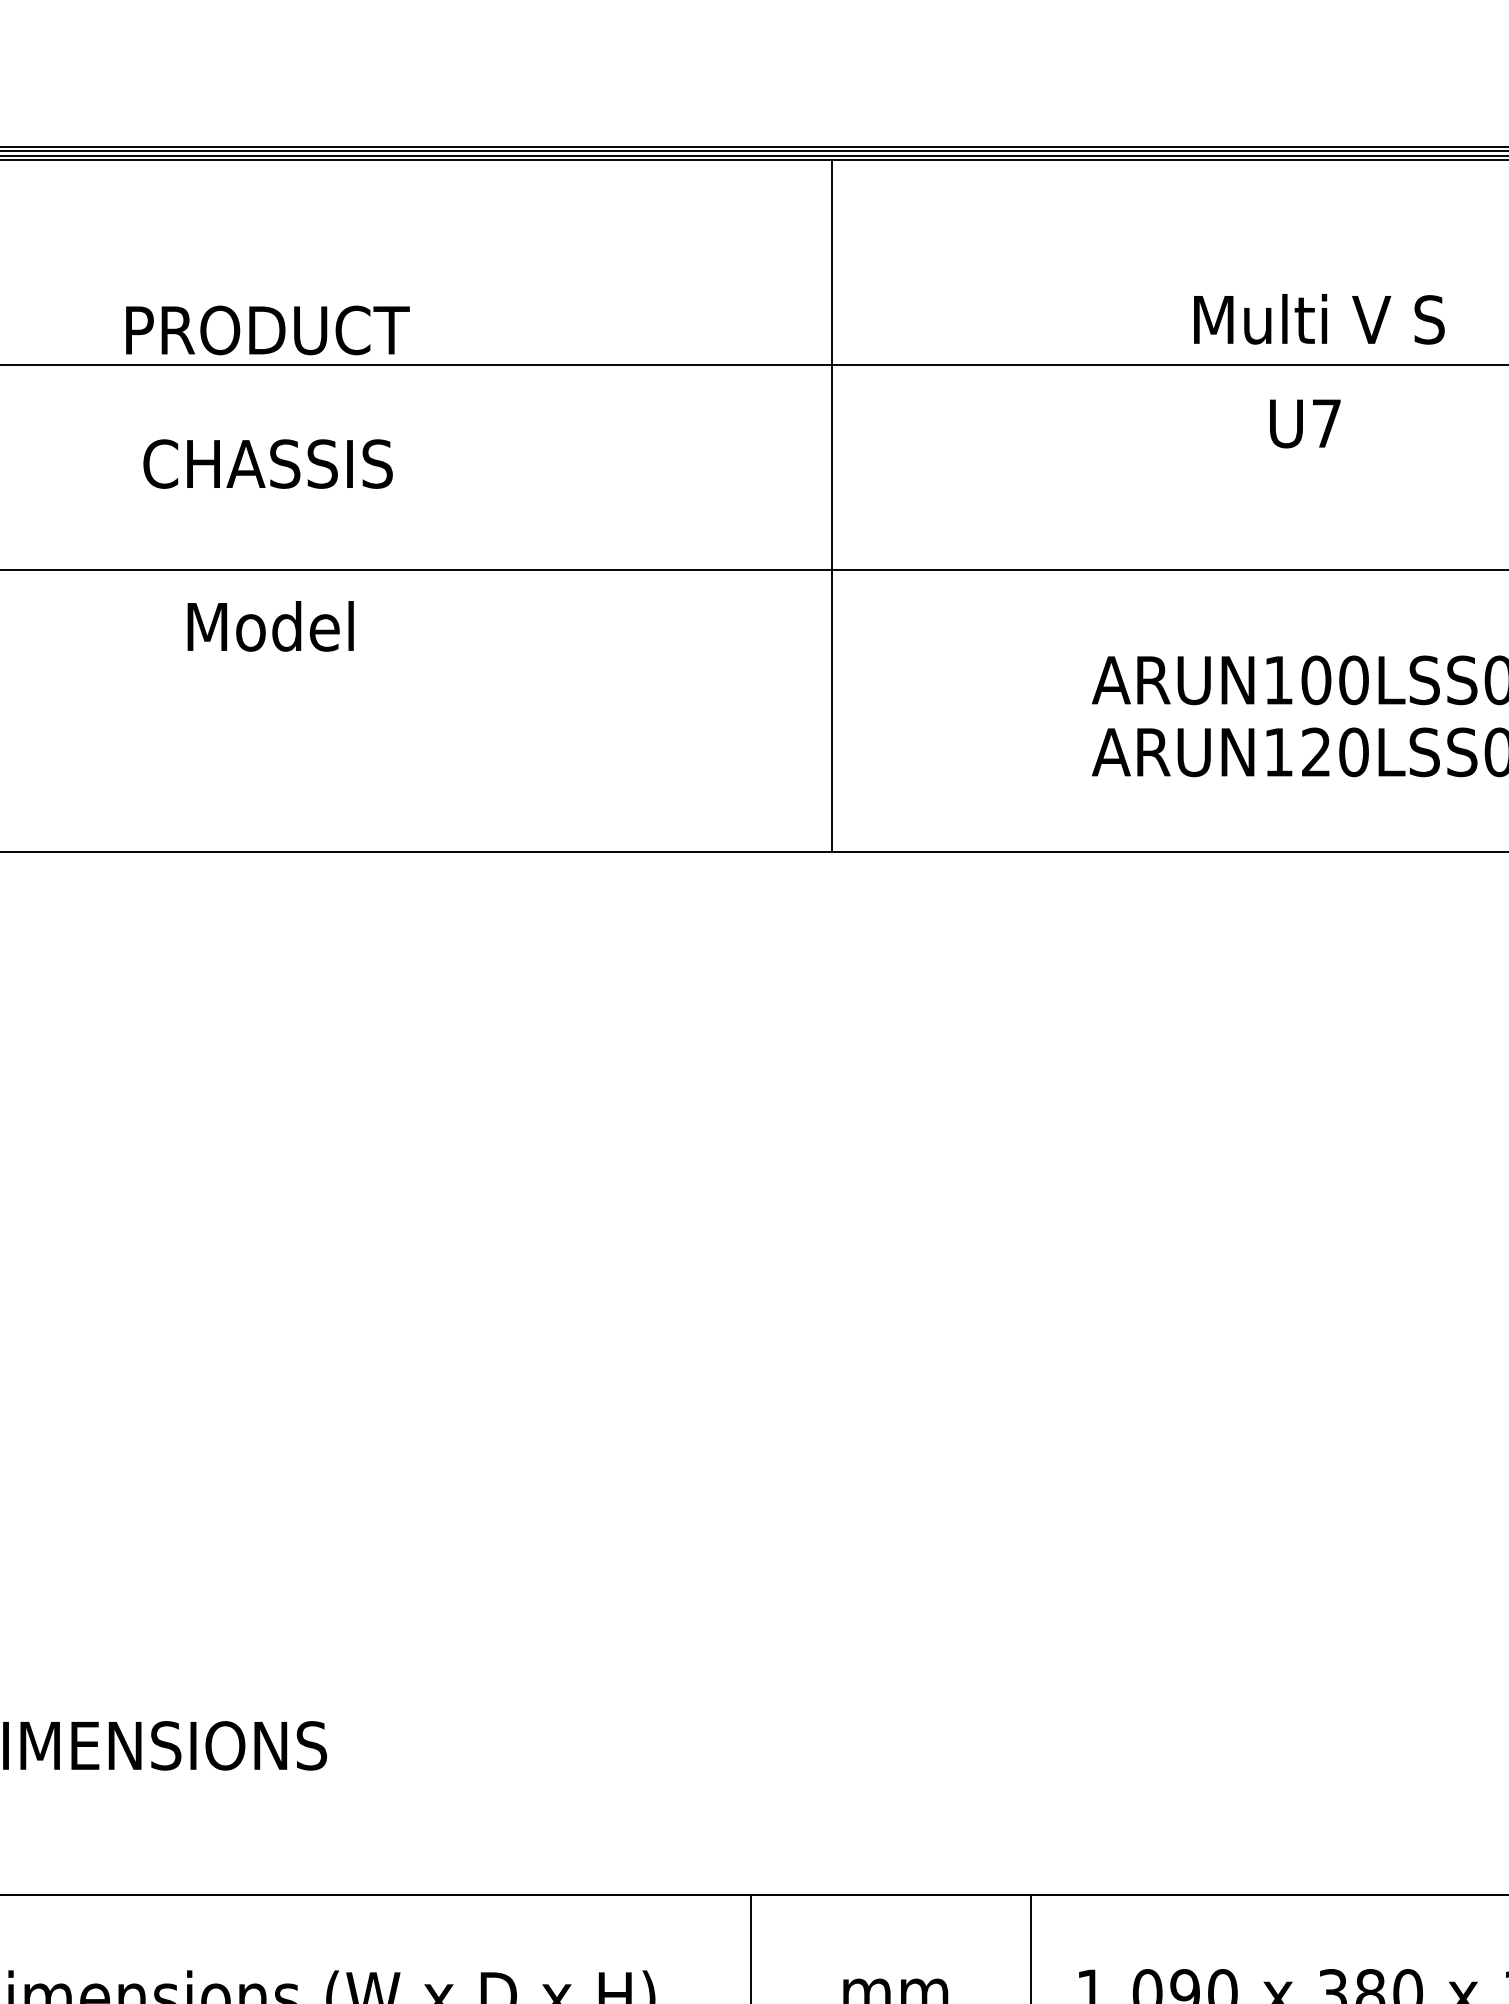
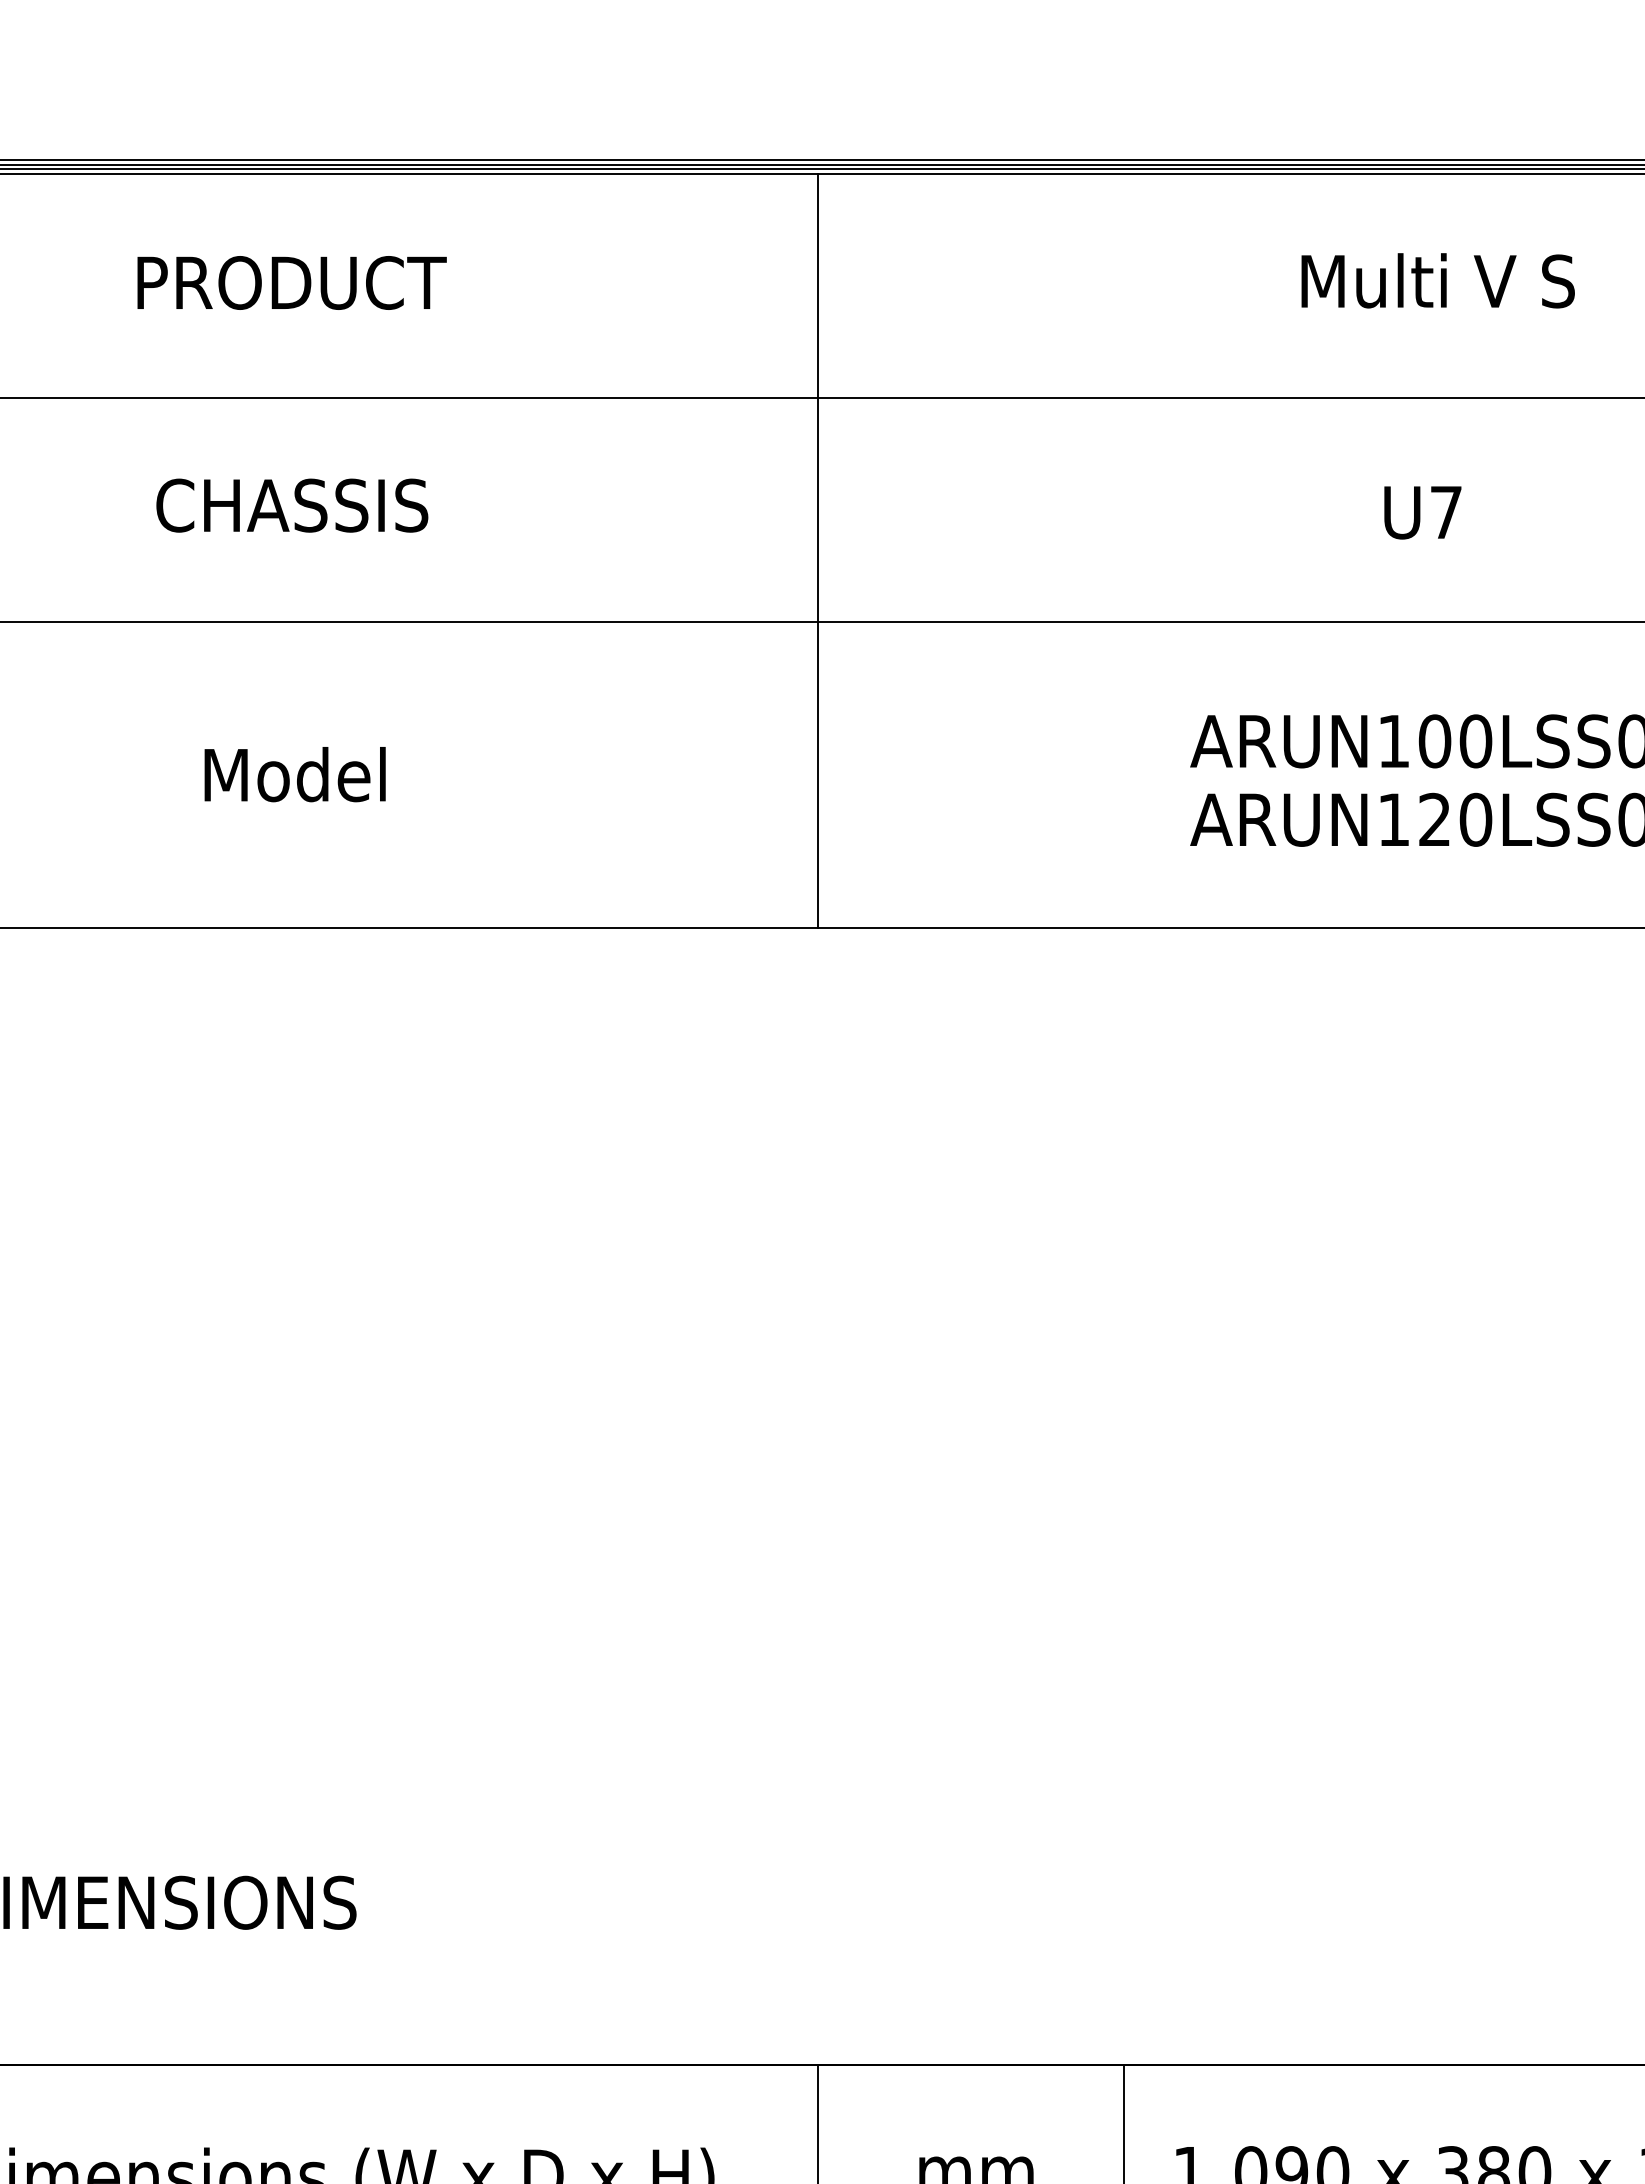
text: (1318, 318) -> (1437, 280), moved
text: (267, 330) -> (291, 282), moved
text: (1304, 423) -> (1422, 512), moved
line: (832, 506) -> (818, 551), moved
text: (270, 626) -> (294, 774), moved

